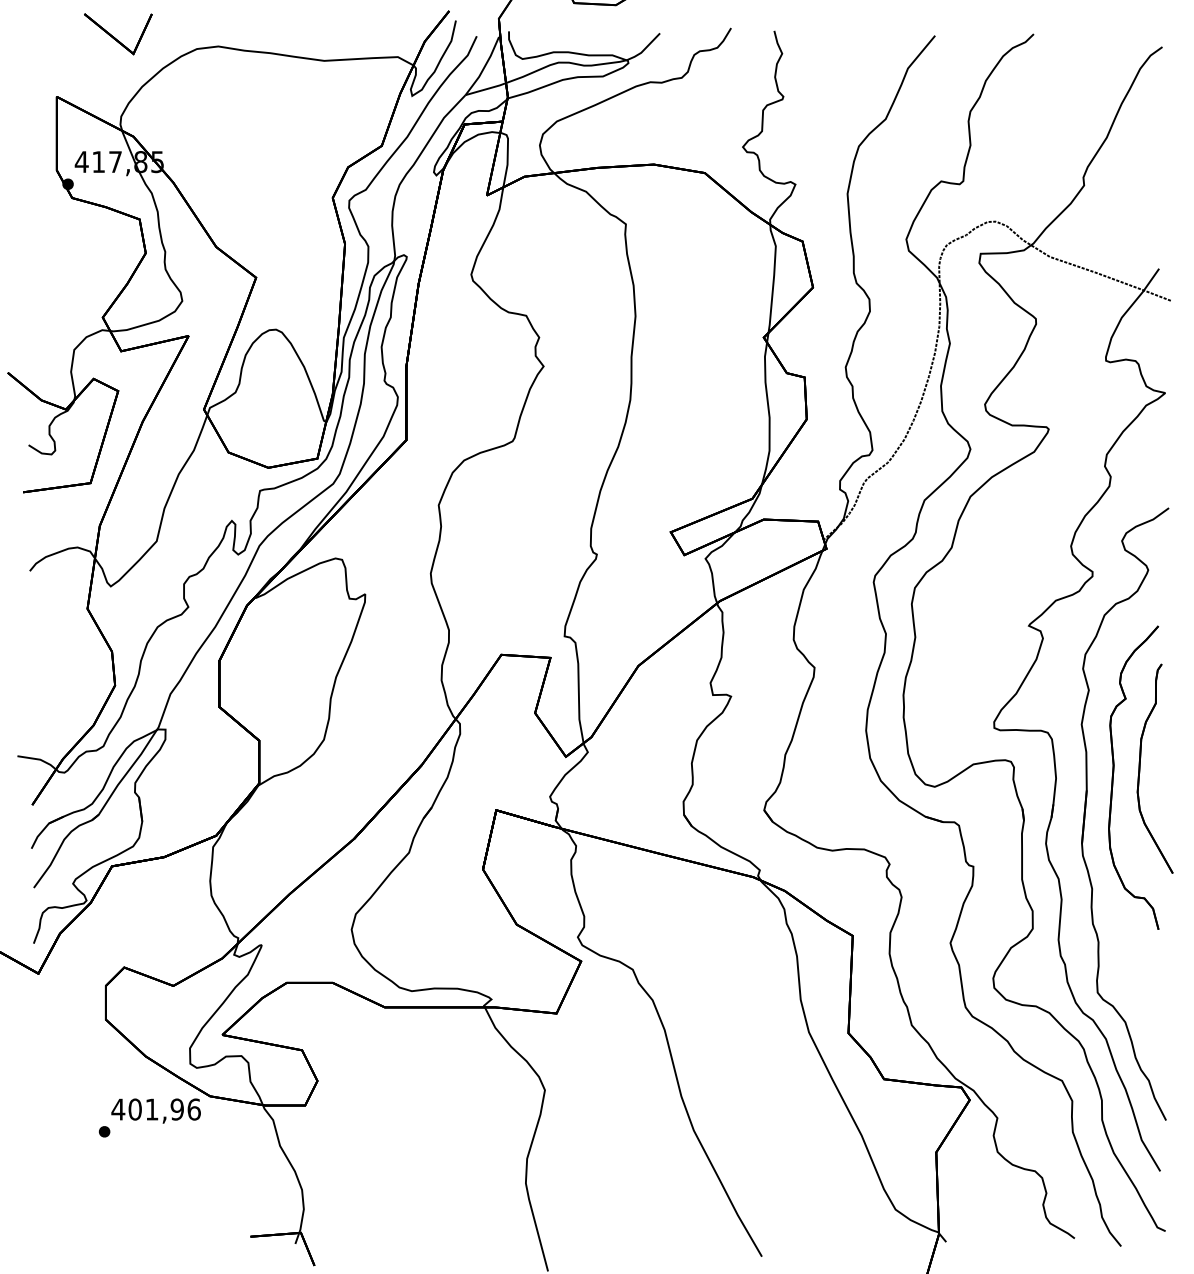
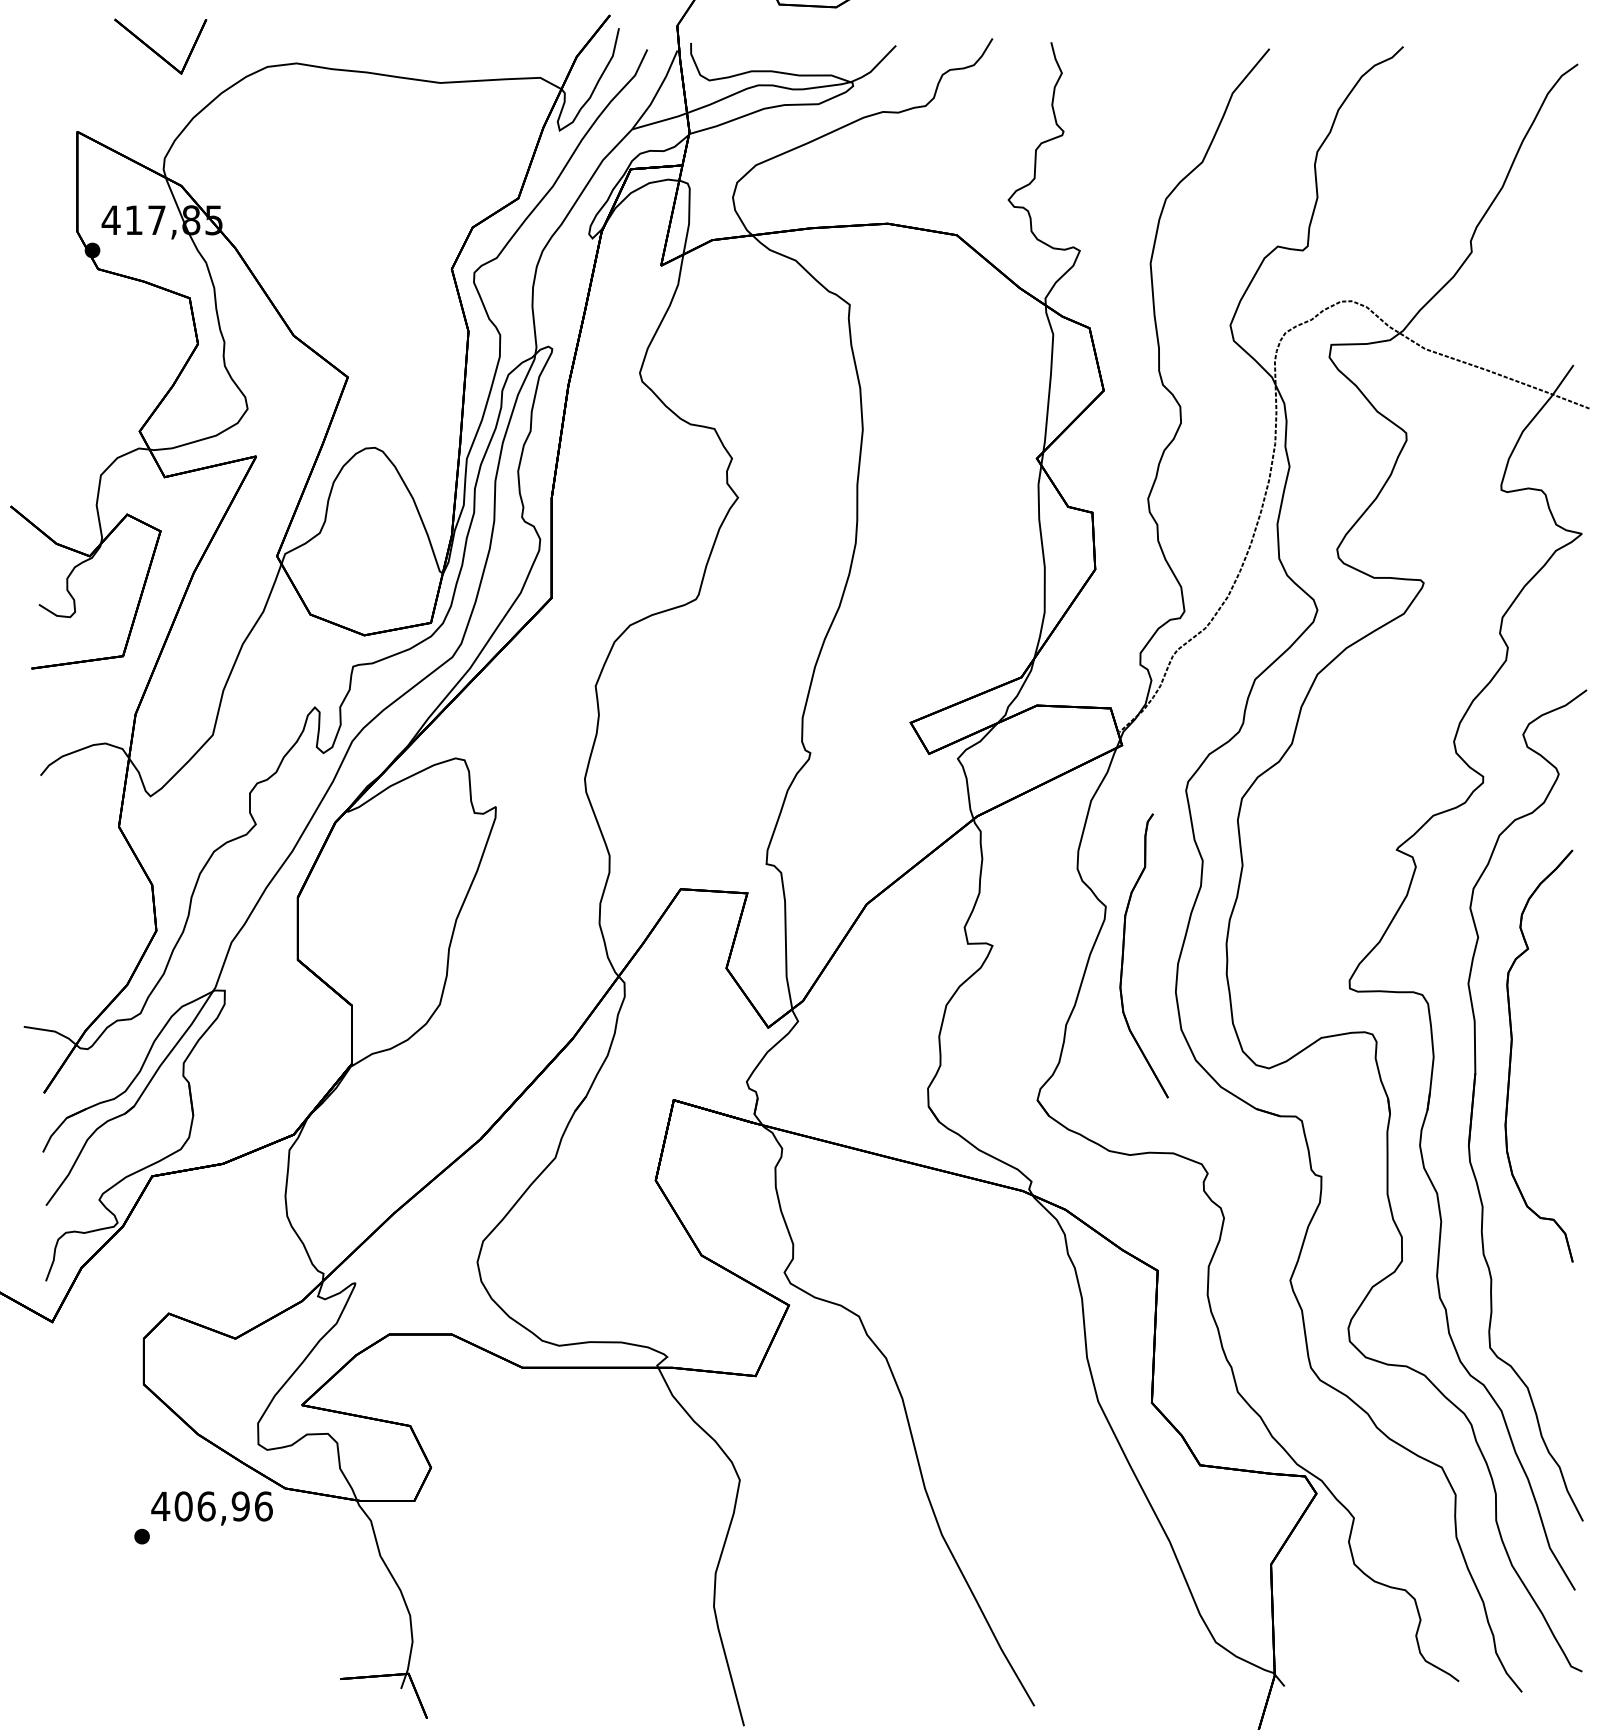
part: (1140, 764) -> (1124, 950), moved
text: (152, 1109) -> (206, 1506), 401,96 -> 406,96

